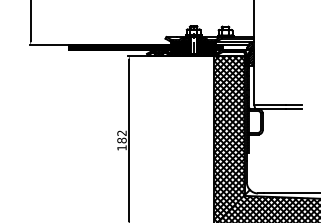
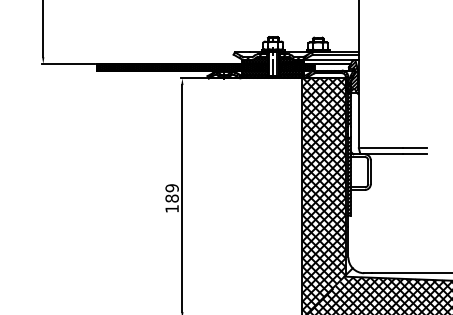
text: (121, 133) -> (171, 188), 182 -> 189

